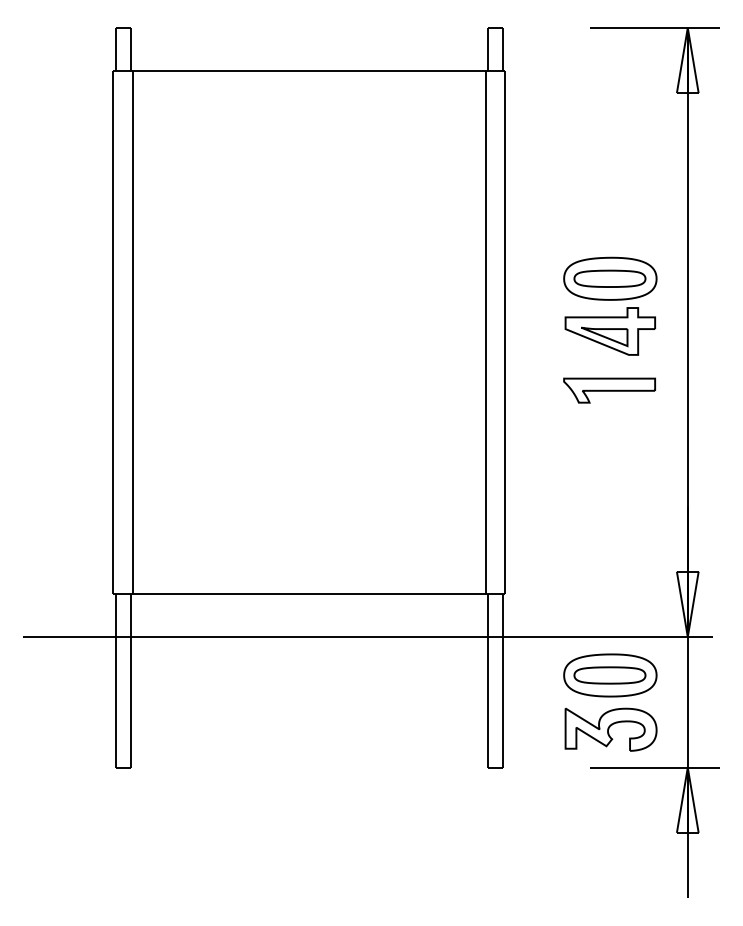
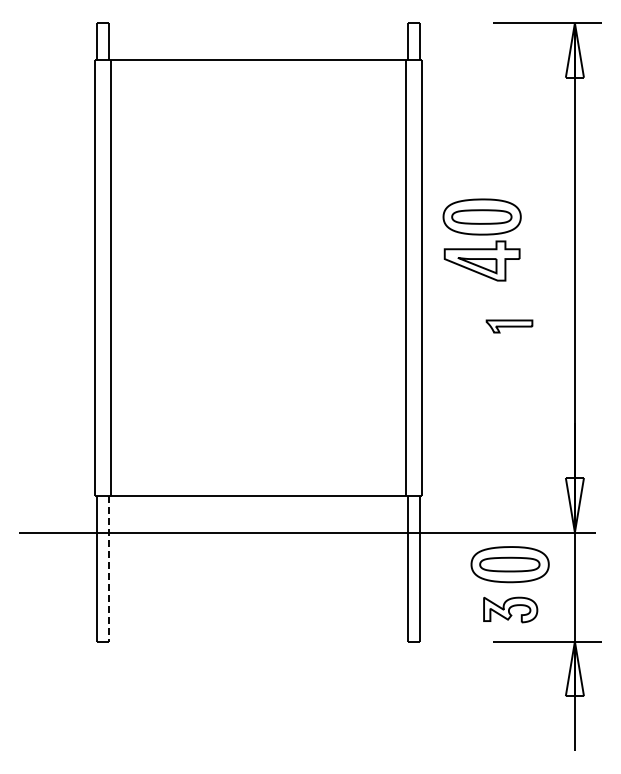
part: (609, 305) -> (481, 239), moved
part: (609, 390) -> (509, 326), size x0.6
line: (131, 680) -> (109, 568), solid -> dashed
part: (610, 729) -> (510, 609), size x0.7

